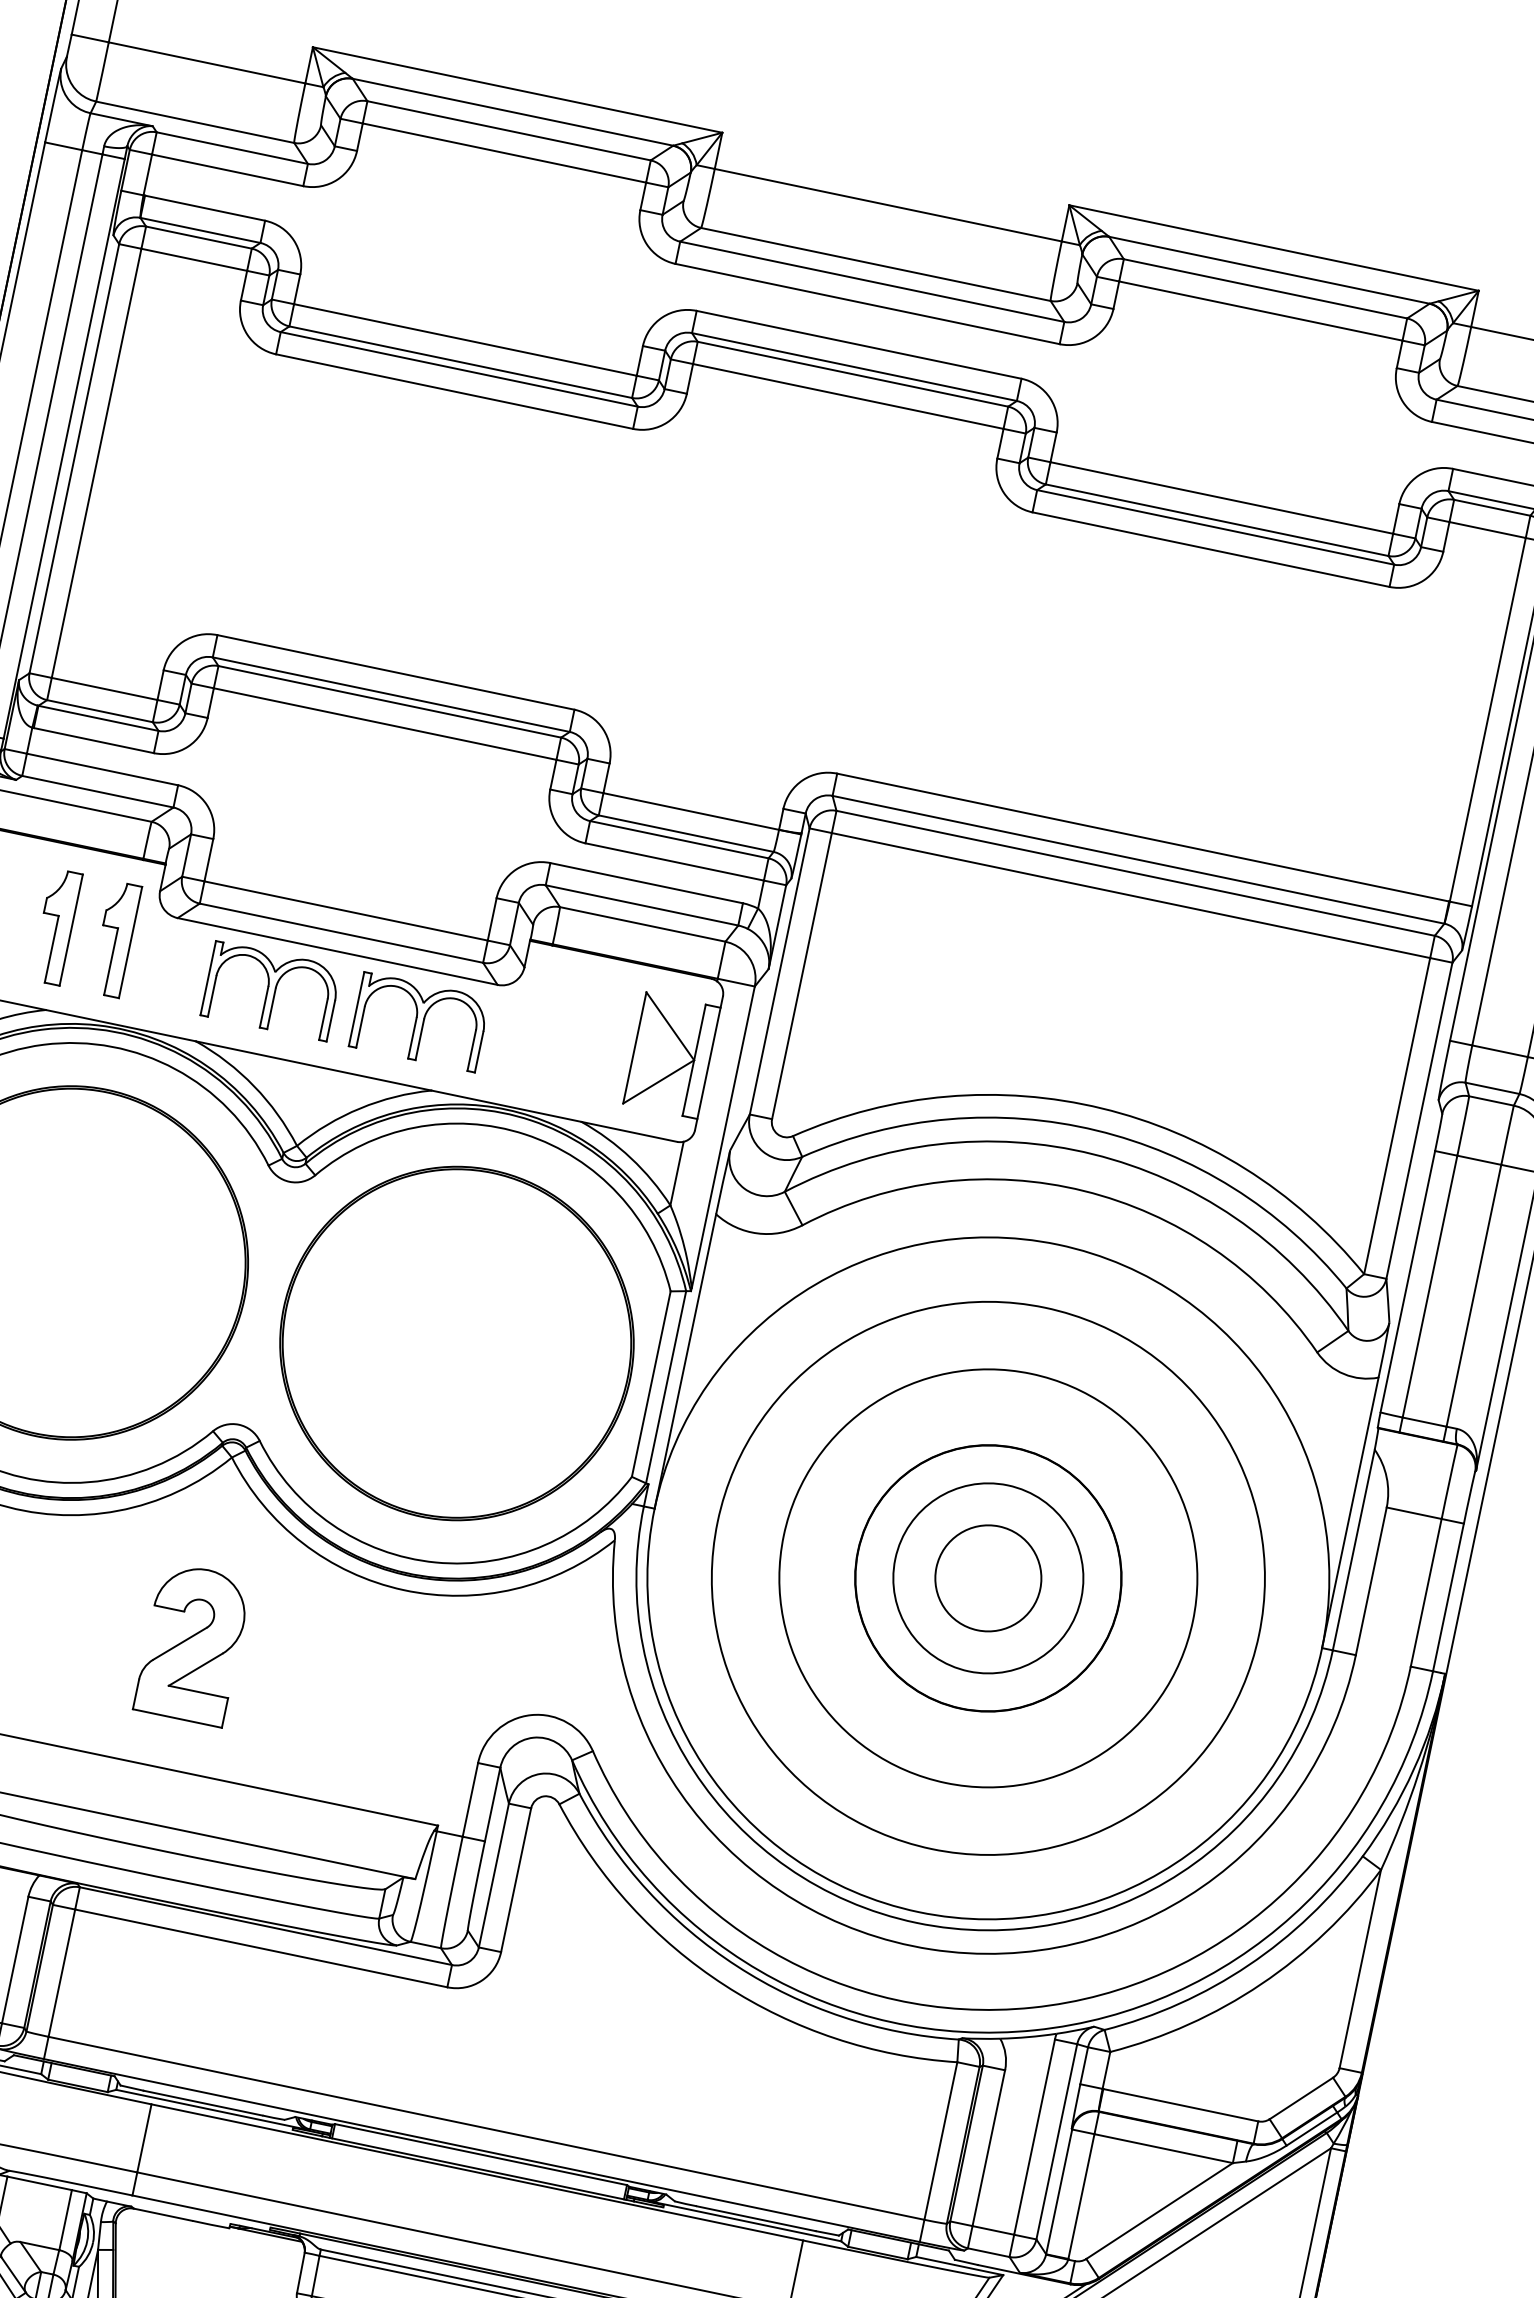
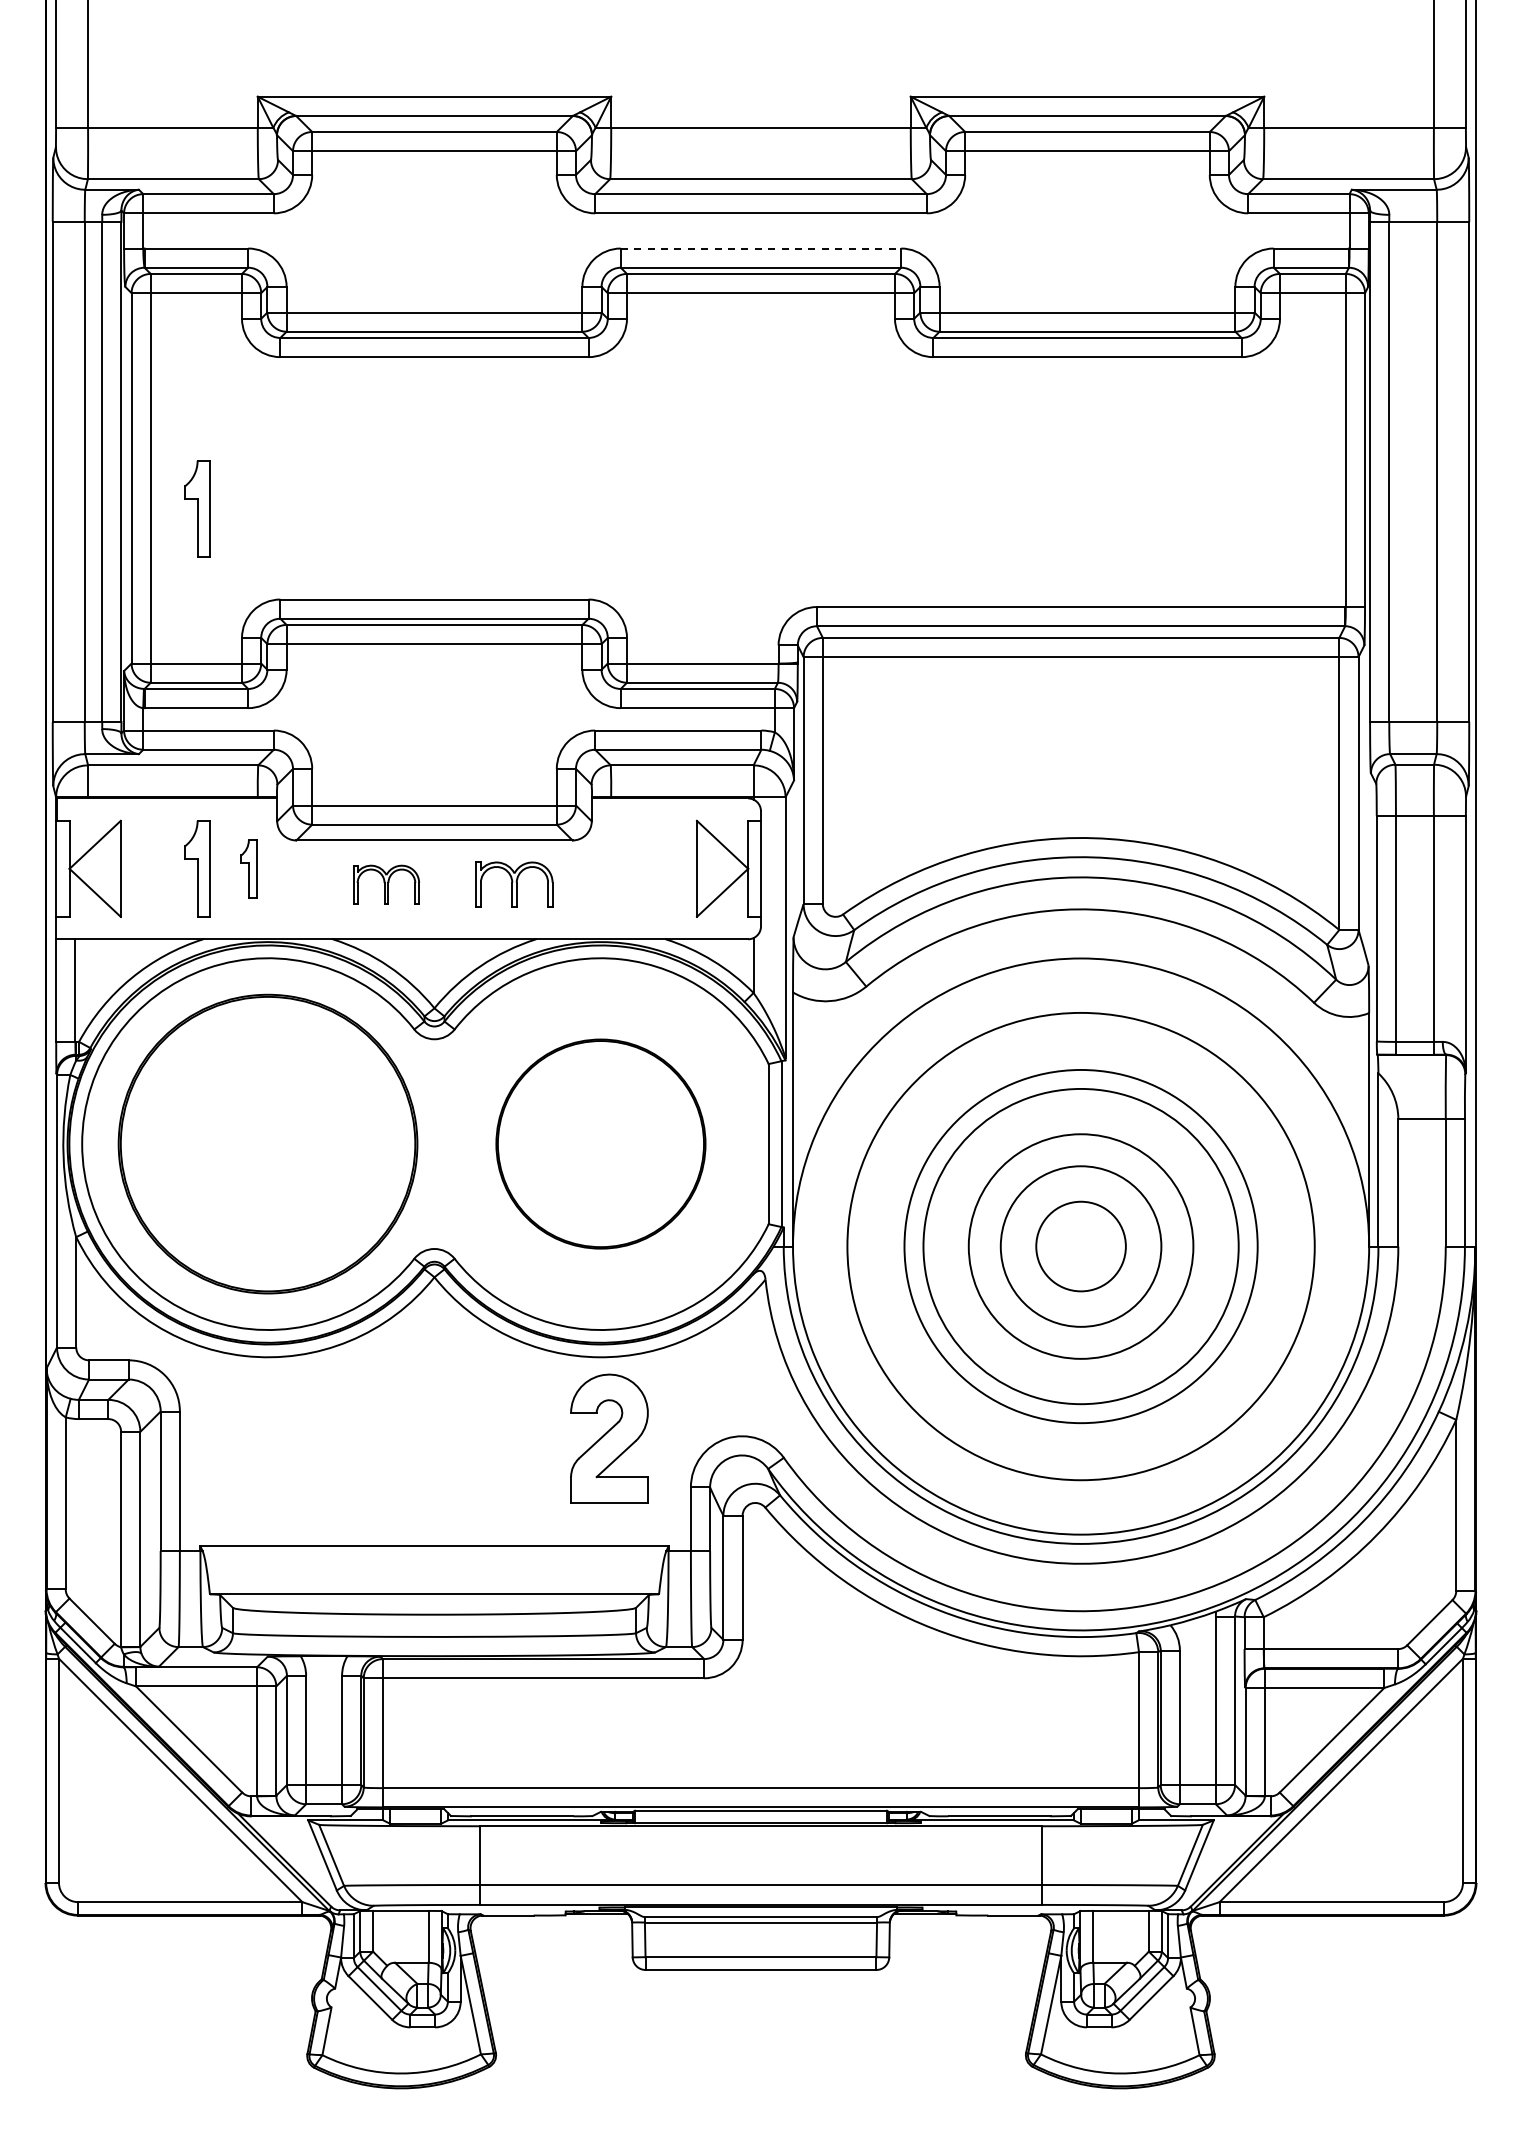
line: (859, 344) -> (761, 248), solid -> dashed
part: (143, 509) -> (197, 508), added
part: (115, 938) -> (248, 868), size x0.6
part: (271, 990) -> (386, 884), size x0.6
part: (419, 1021) -> (514, 884), size x0.7
part: (456, 1342) -> (600, 1143), size x0.7
circle: (987, 1578) -> (1080, 1246), size x1.4
part: (192, 1644) -> (609, 1438), moved

